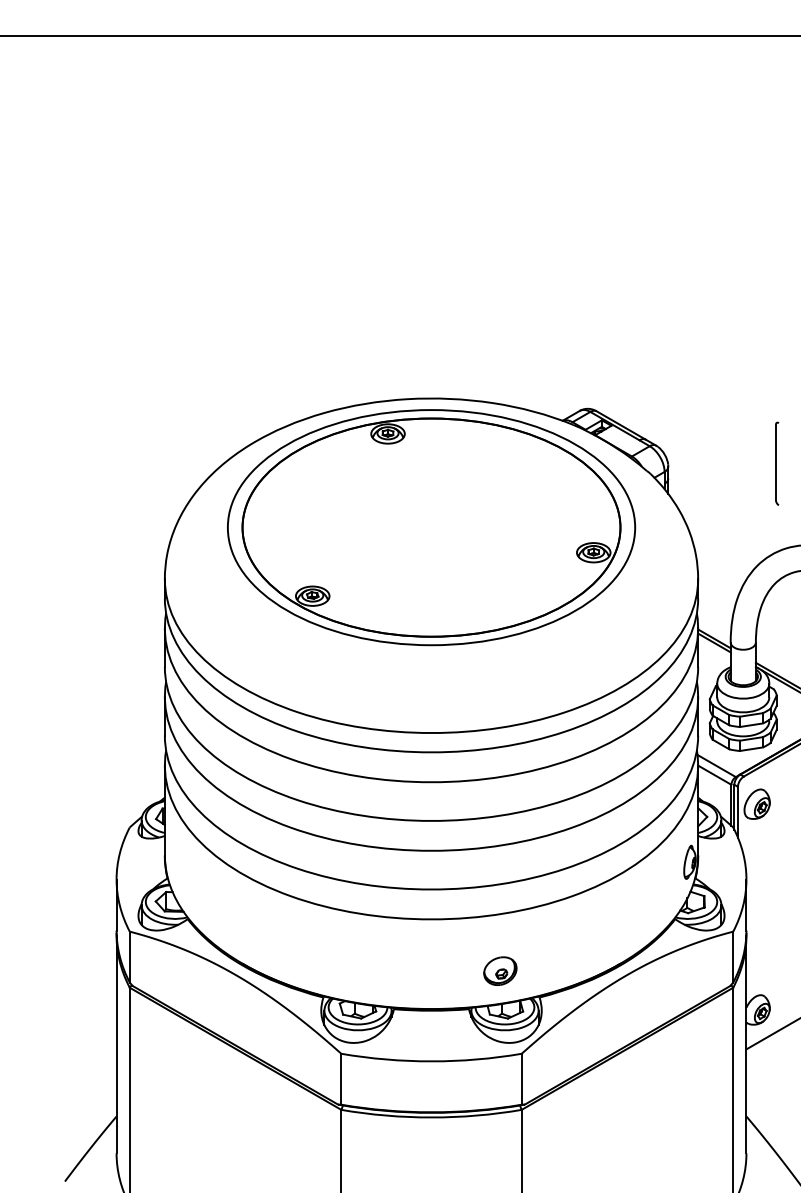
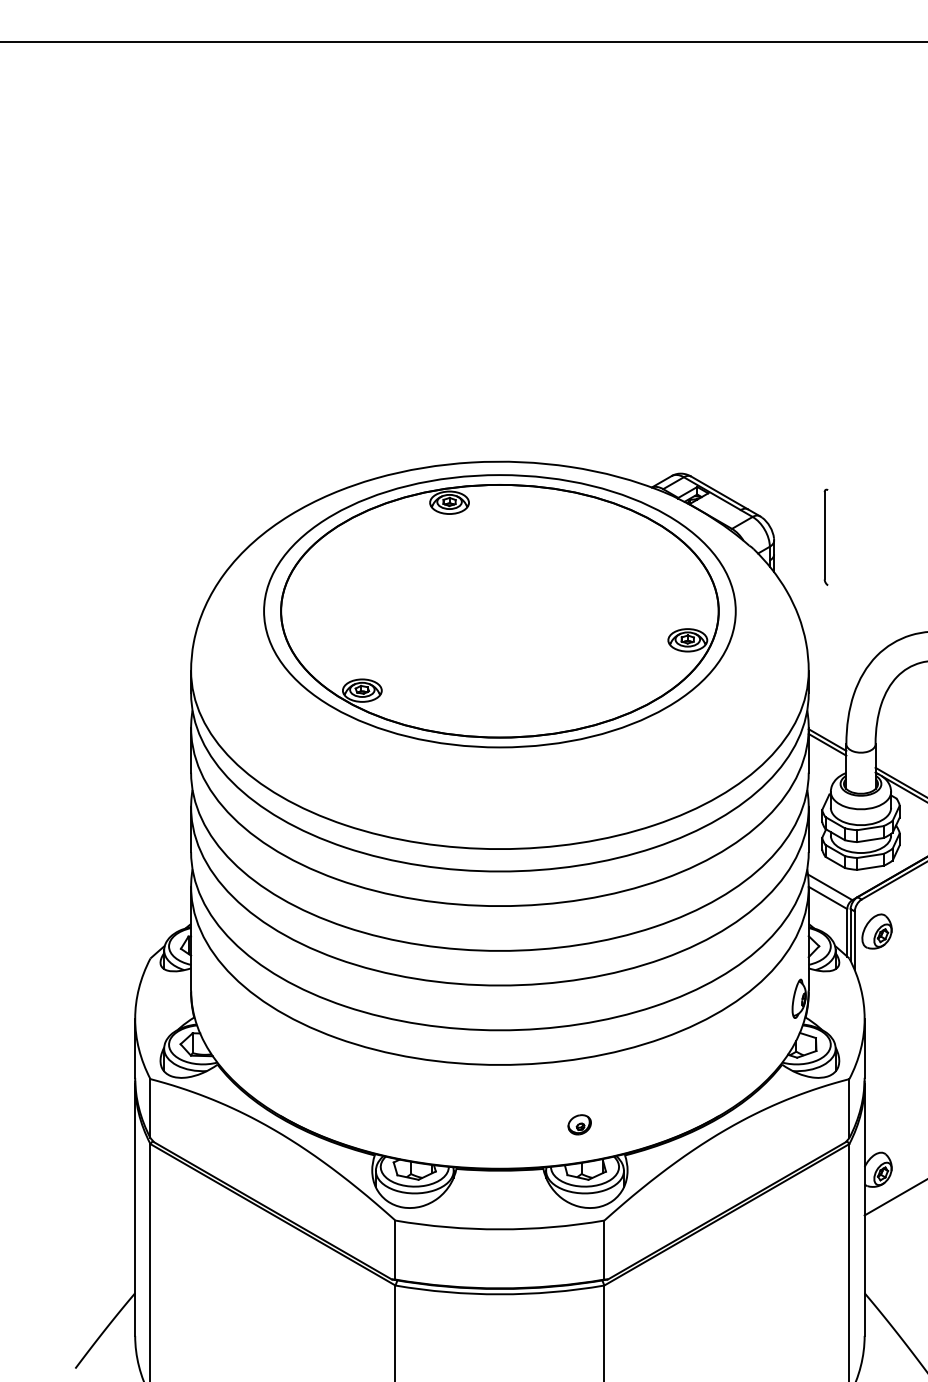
part: (777, 463) -> (826, 536), moved
part: (500, 970) -> (579, 1124), size x0.6

